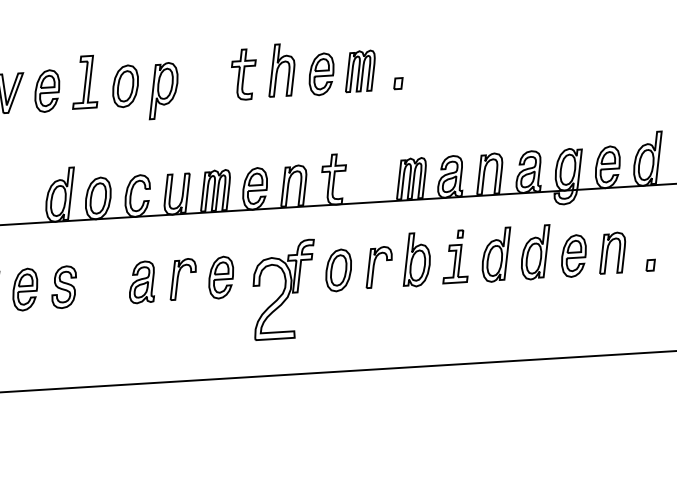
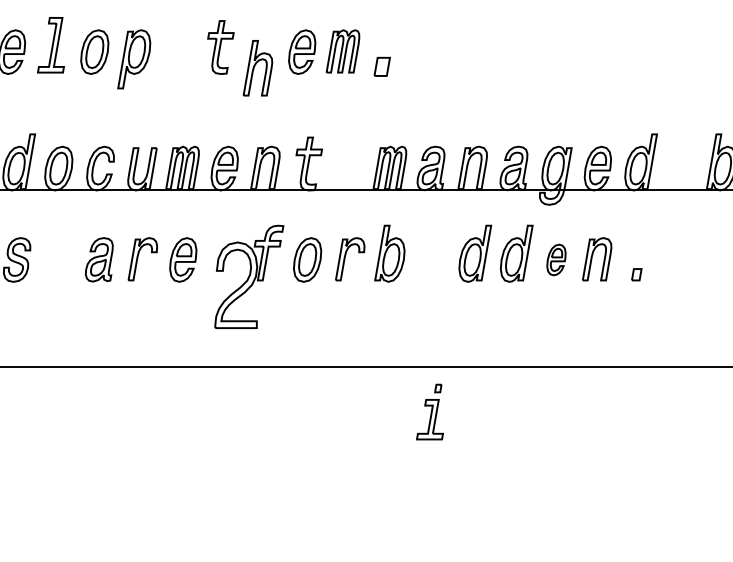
part: (280, 70) -> (257, 68), moved
part: (398, 83) -> (382, 66), size x1.6
part: (573, 255) -> (556, 259), size x0.7
part: (453, 256) -> (429, 411), moved

